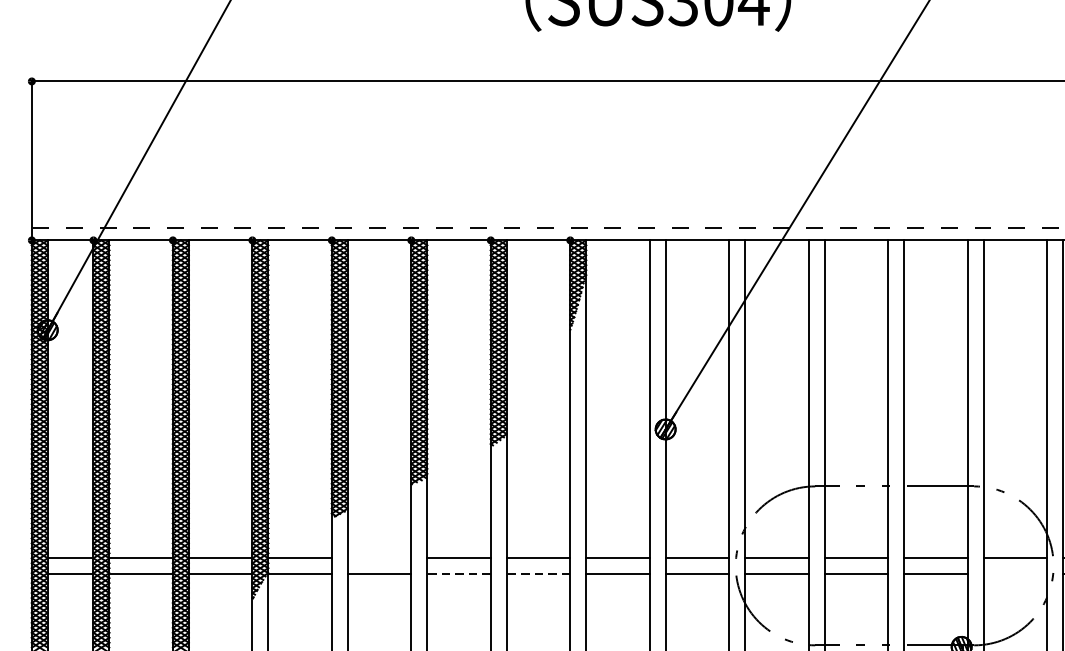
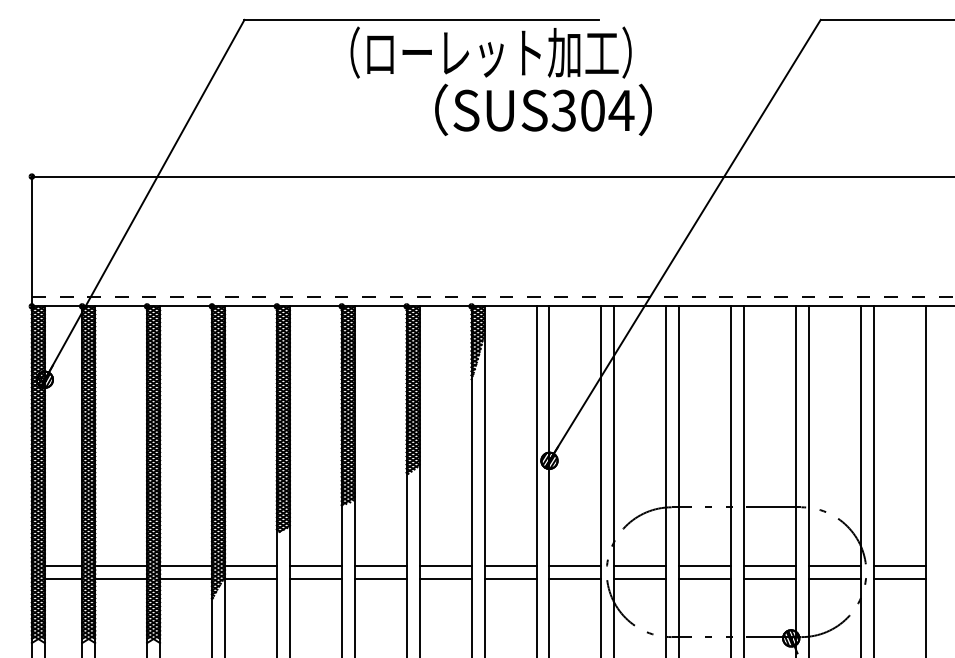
line: (379, 558) -> (315, 566), added
line: (458, 573) -> (380, 578), dashed -> solid
line: (538, 573) -> (445, 578), dashed -> solid
line: (1015, 573) -> (835, 578), added

